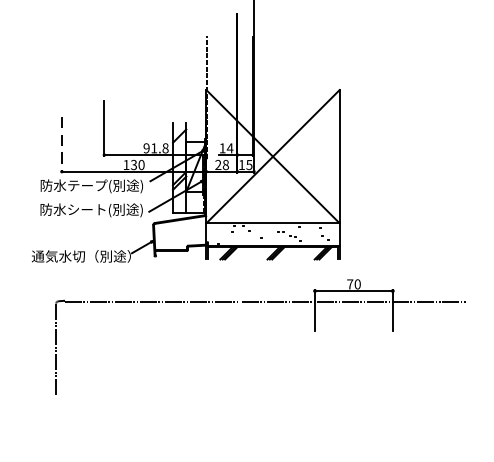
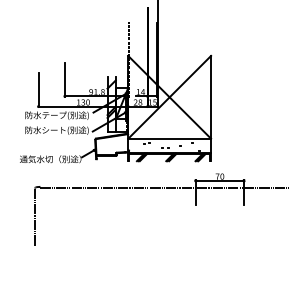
line: (61, 145) -> (38, 90), dashed -> solid

